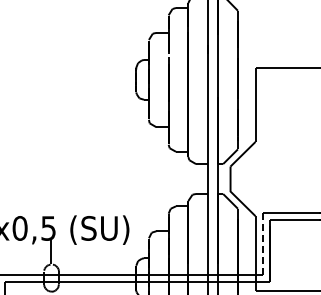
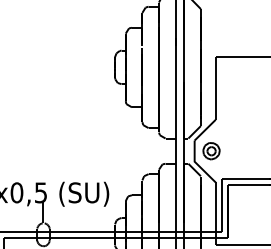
part: (250, 178) -> (211, 150), added
line: (262, 243) -> (221, 205), dashed -> solid

